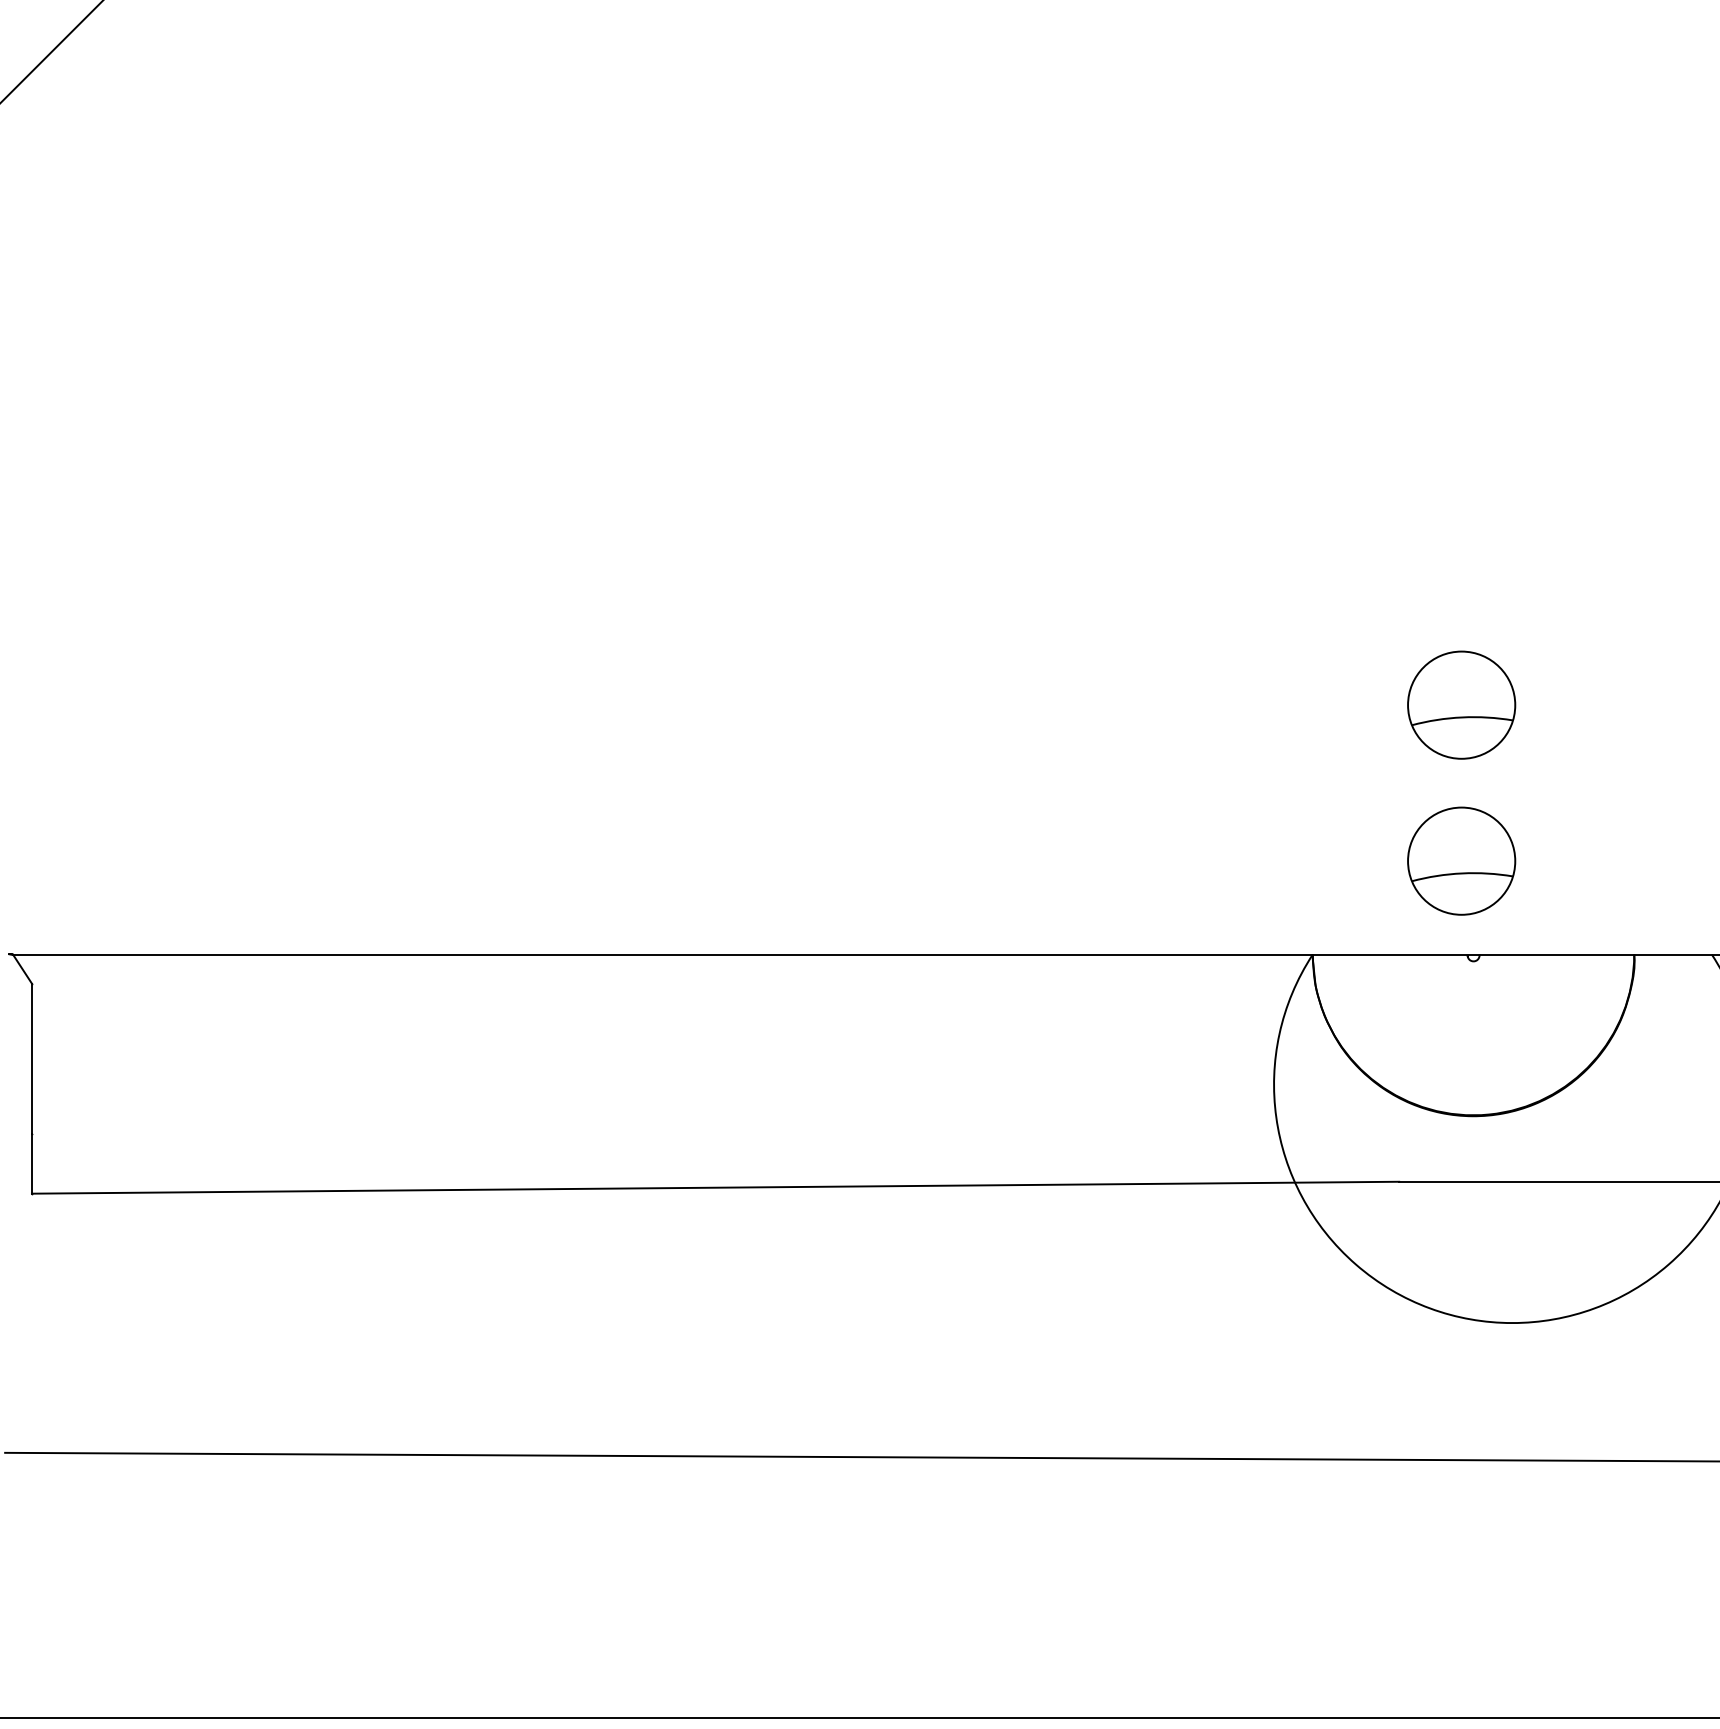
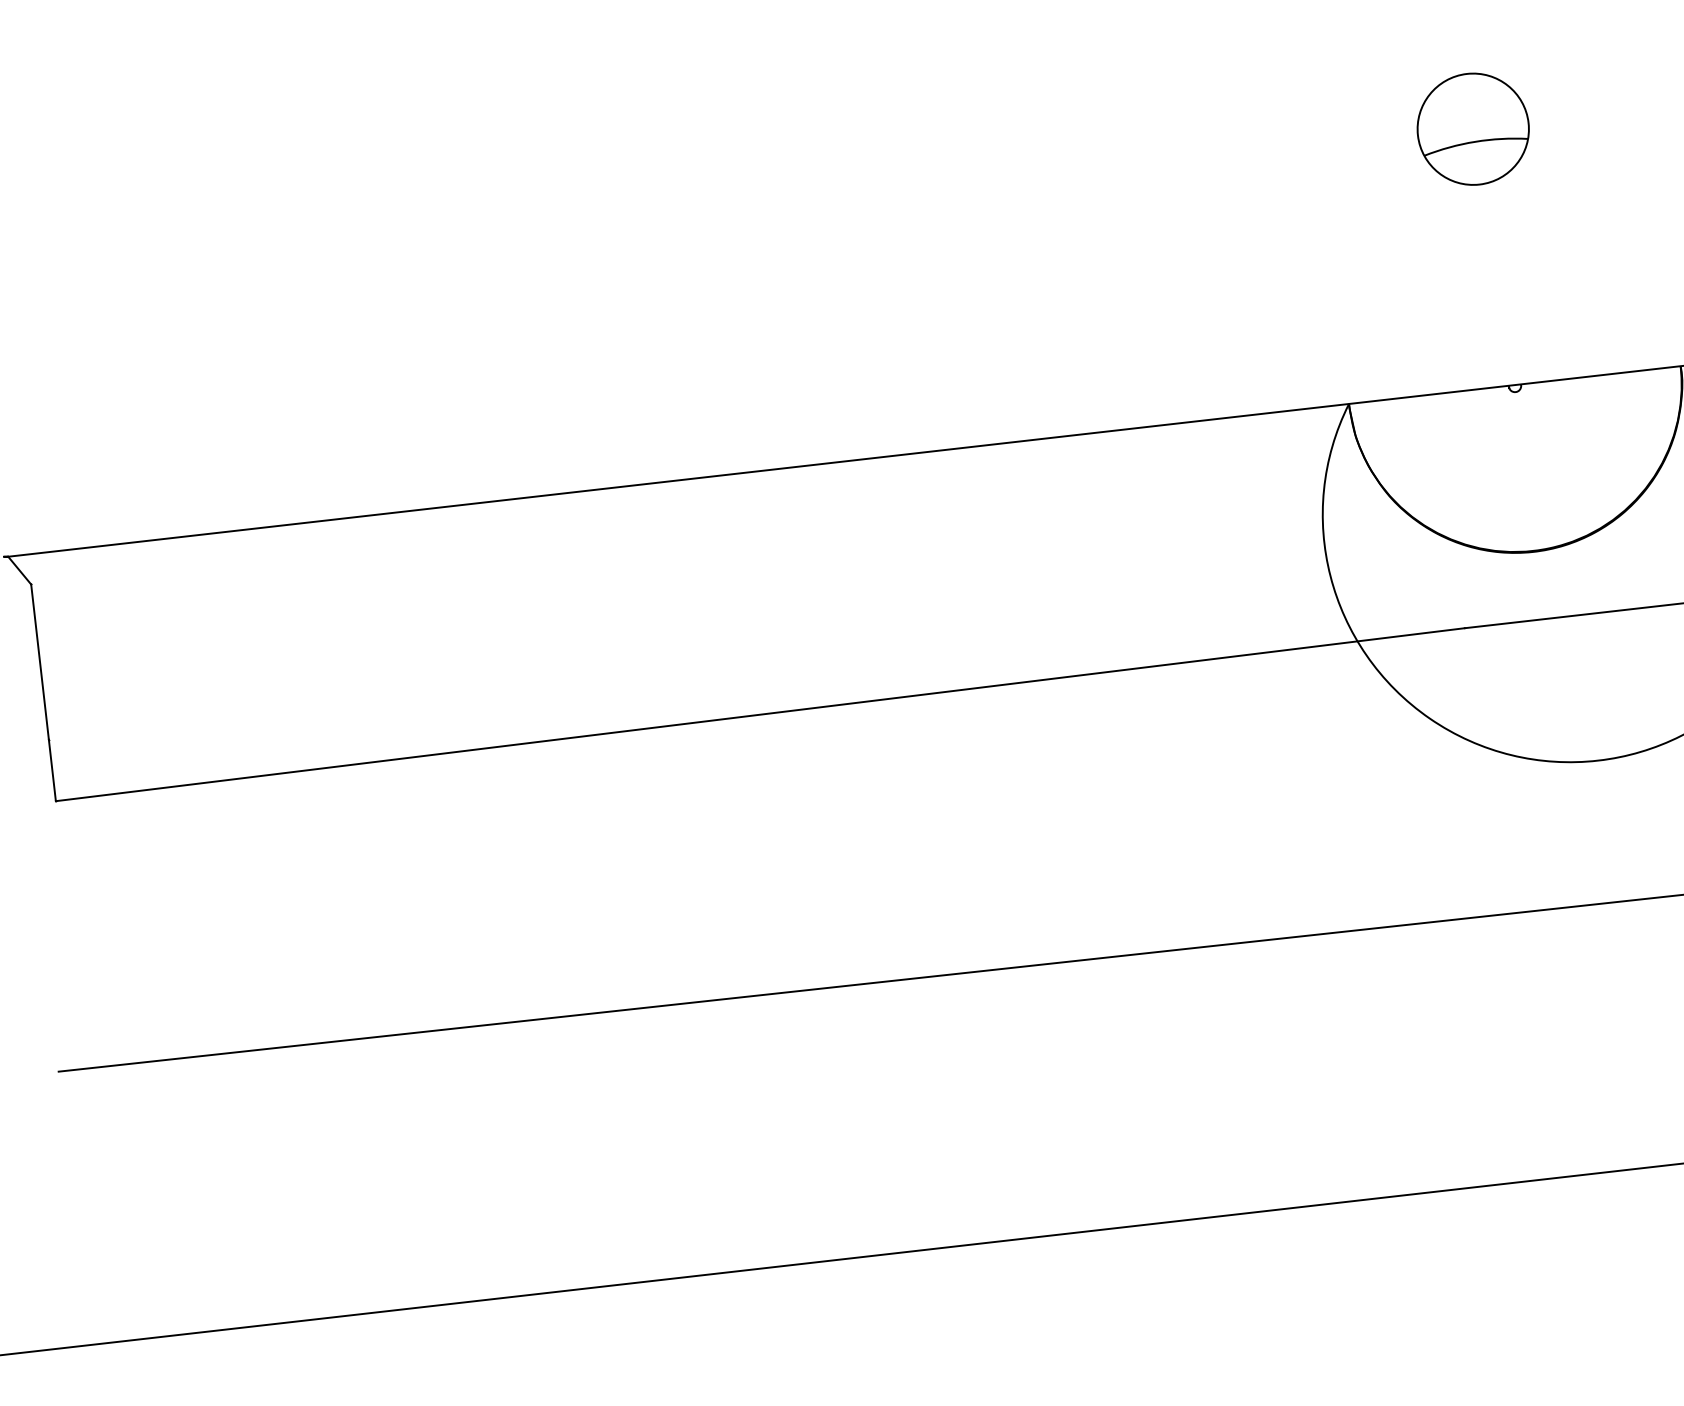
part: (1461, 860) -> (1491, 289), removed

